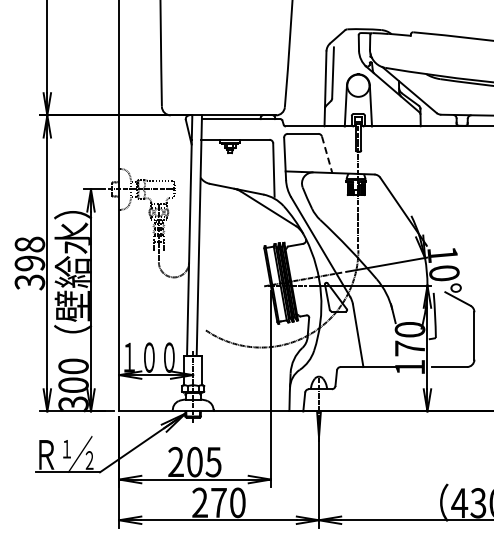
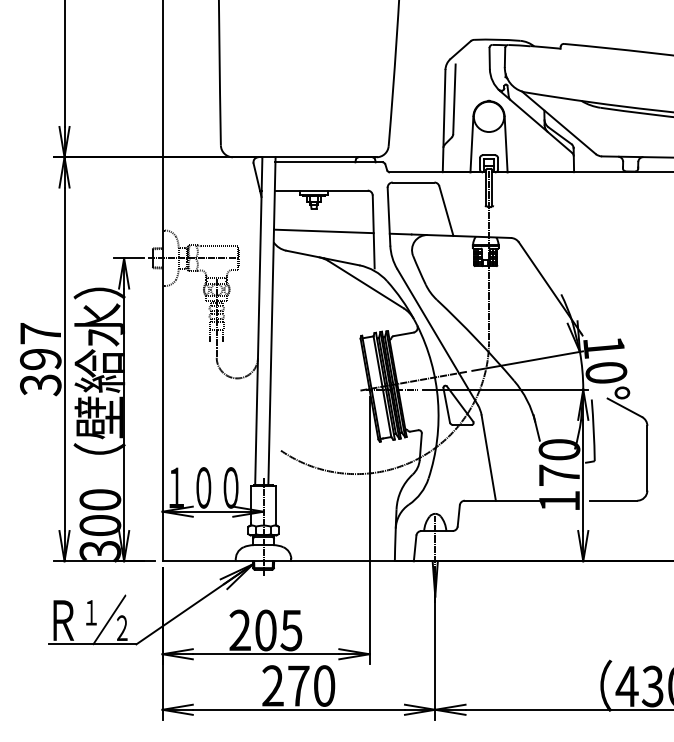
line: (327, 154) -> (446, 210), dashed -> solid
line: (236, 169) -> (322, 231), added
text: (29, 244) -> (40, 333), 398 -> 397

